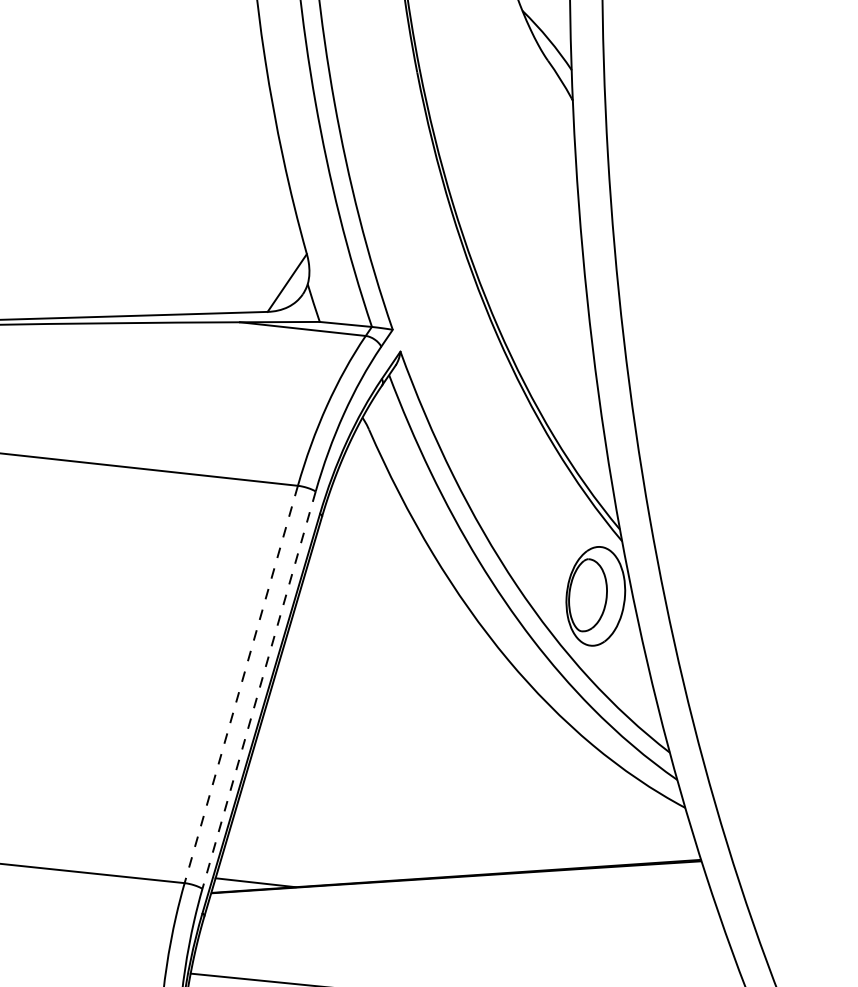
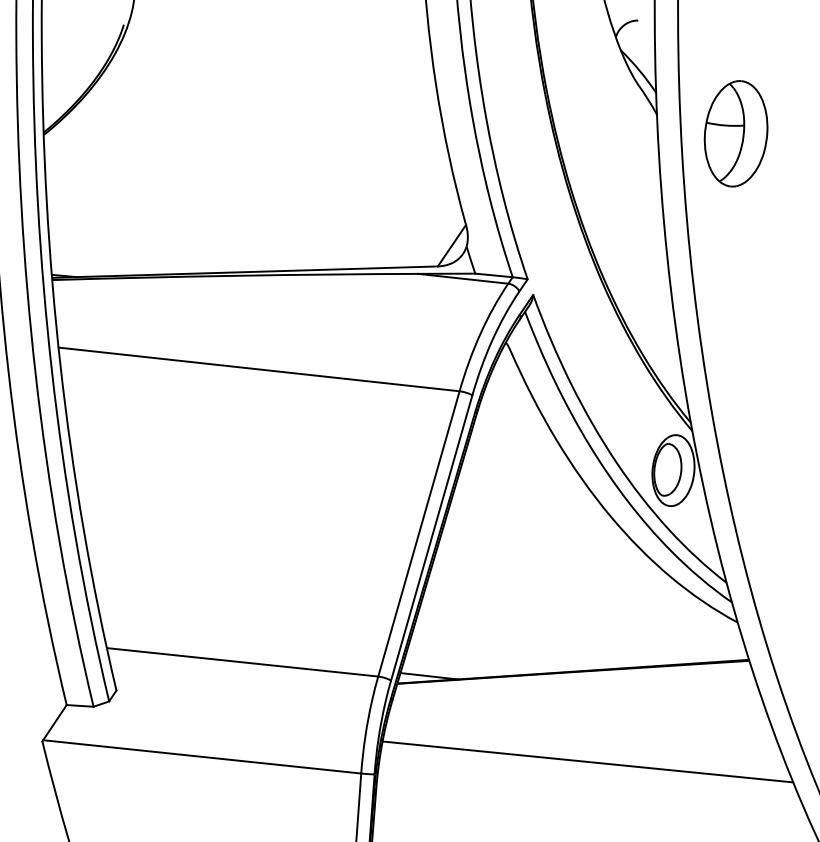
part: (682, 126) -> (735, 133), added
line: (240, 685) -> (418, 534), dashed -> solid
line: (258, 690) -> (431, 538), dashed -> solid

